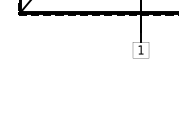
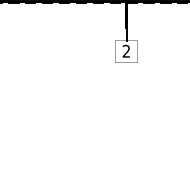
text: (140, 49) -> (125, 50), 1 -> 2

